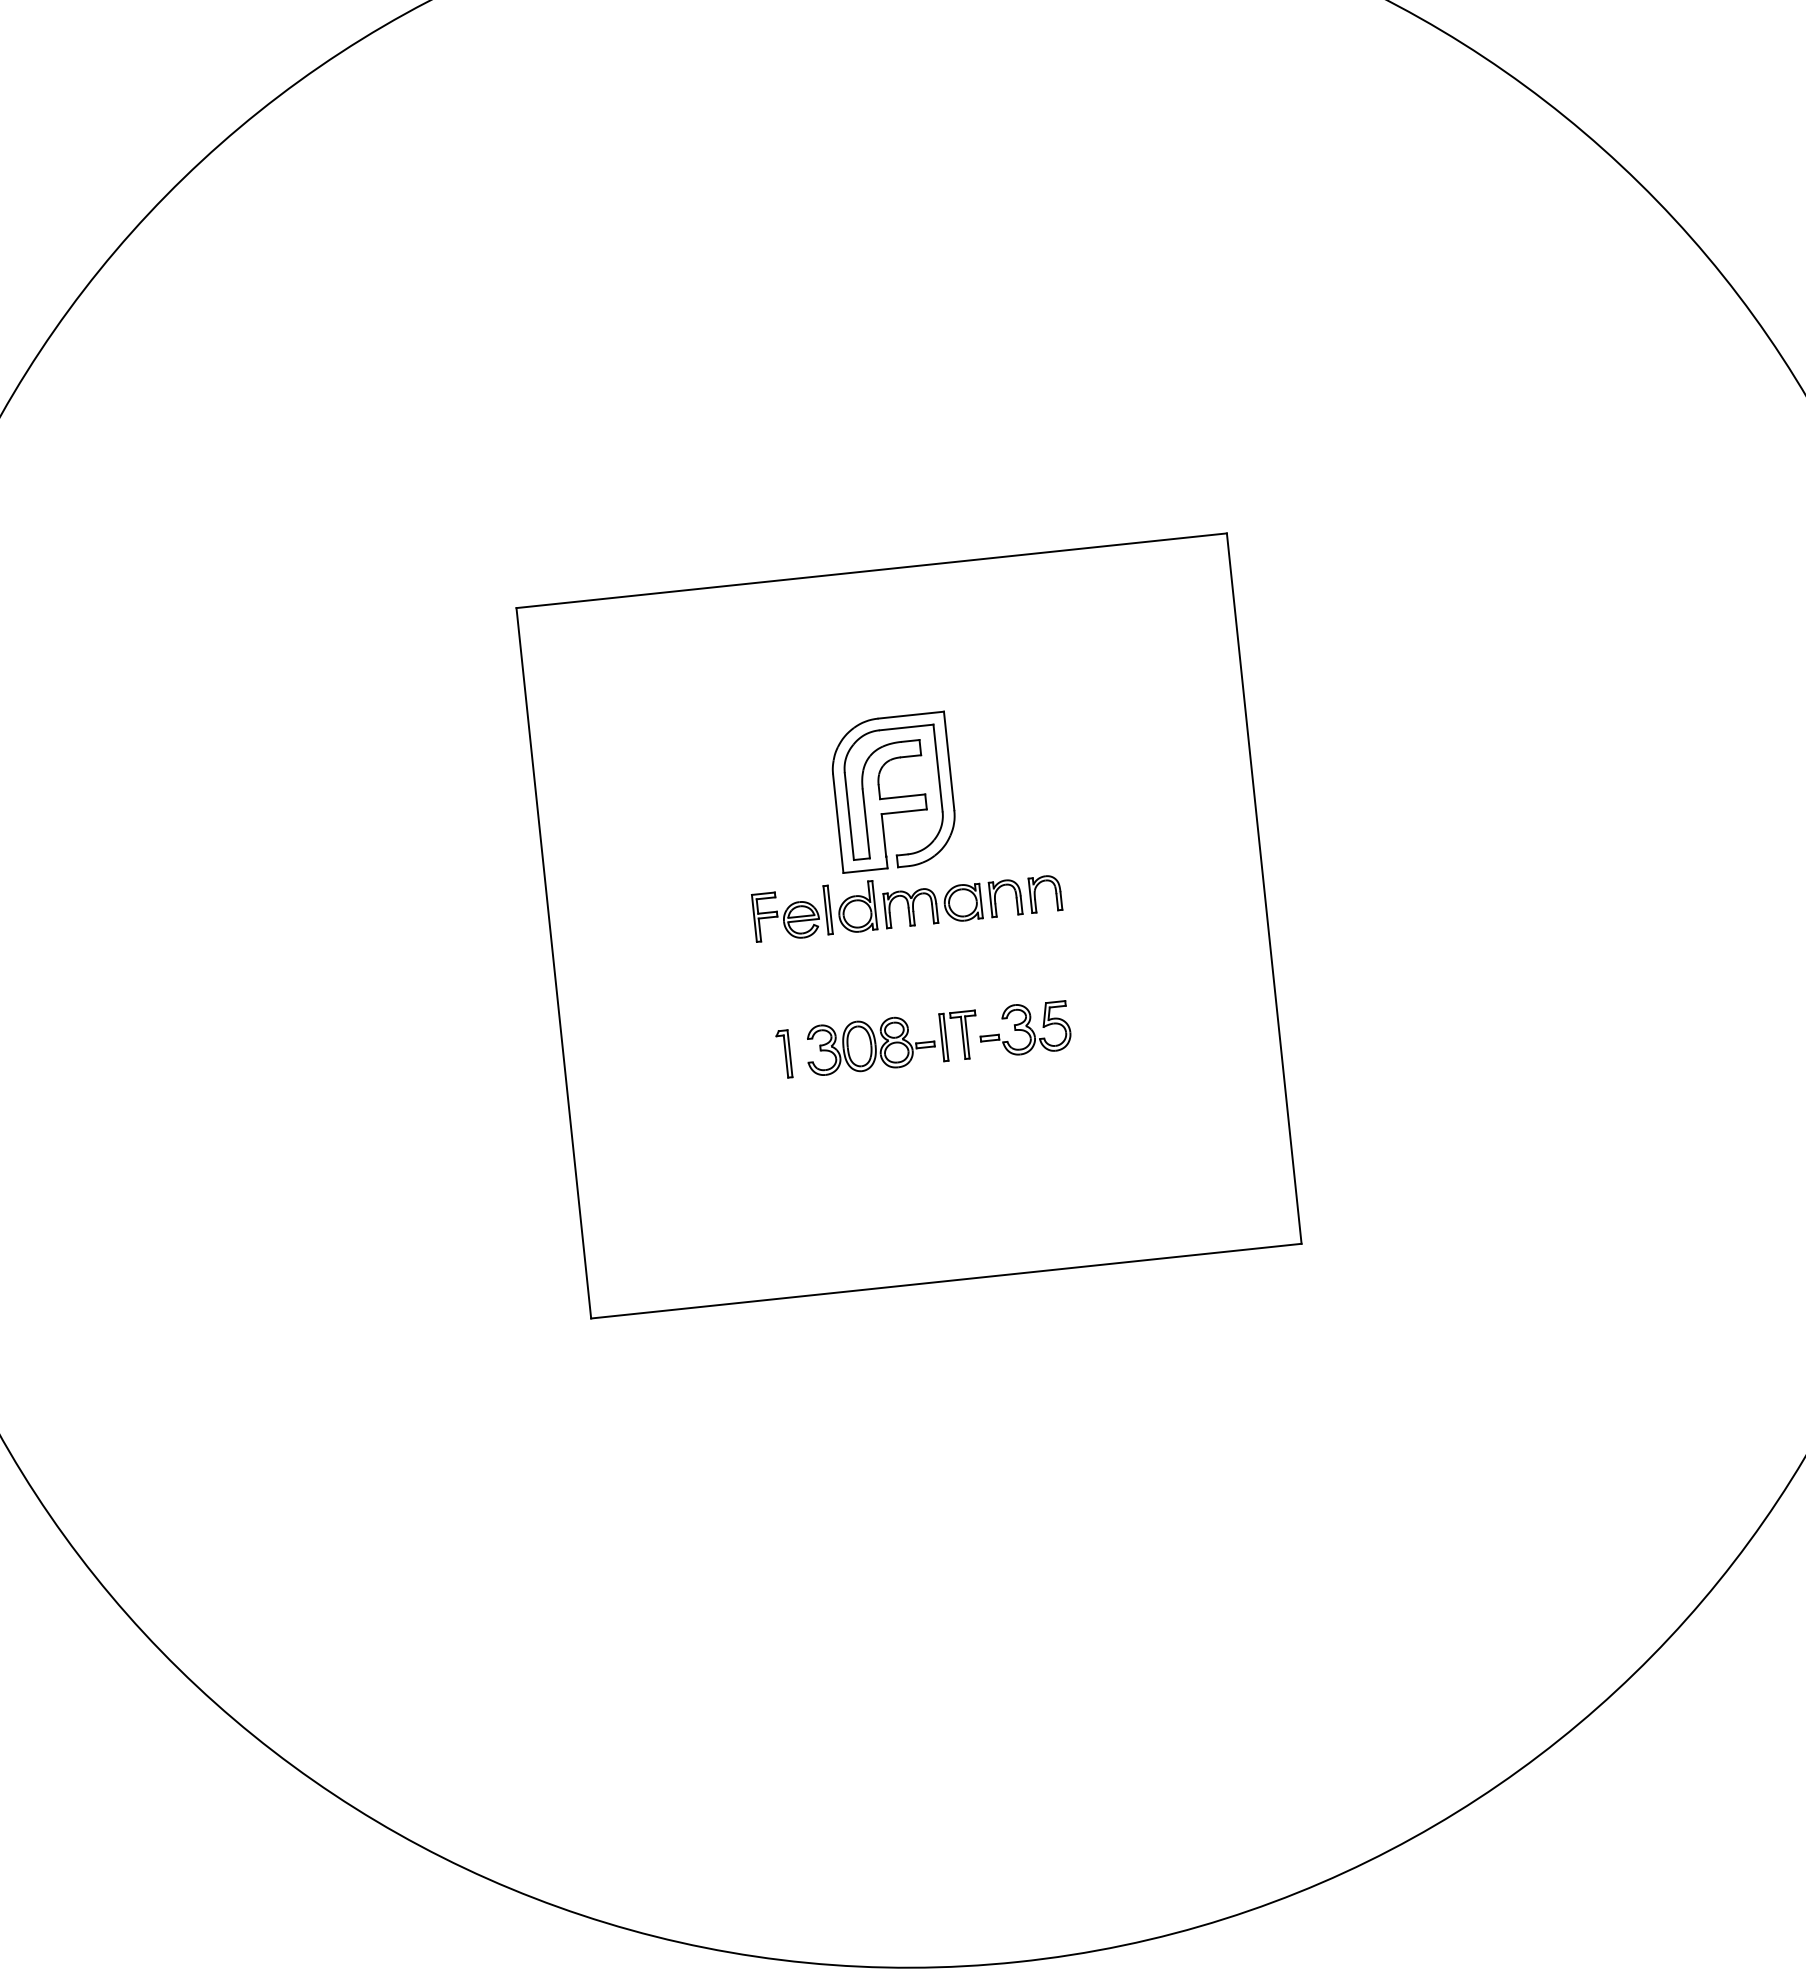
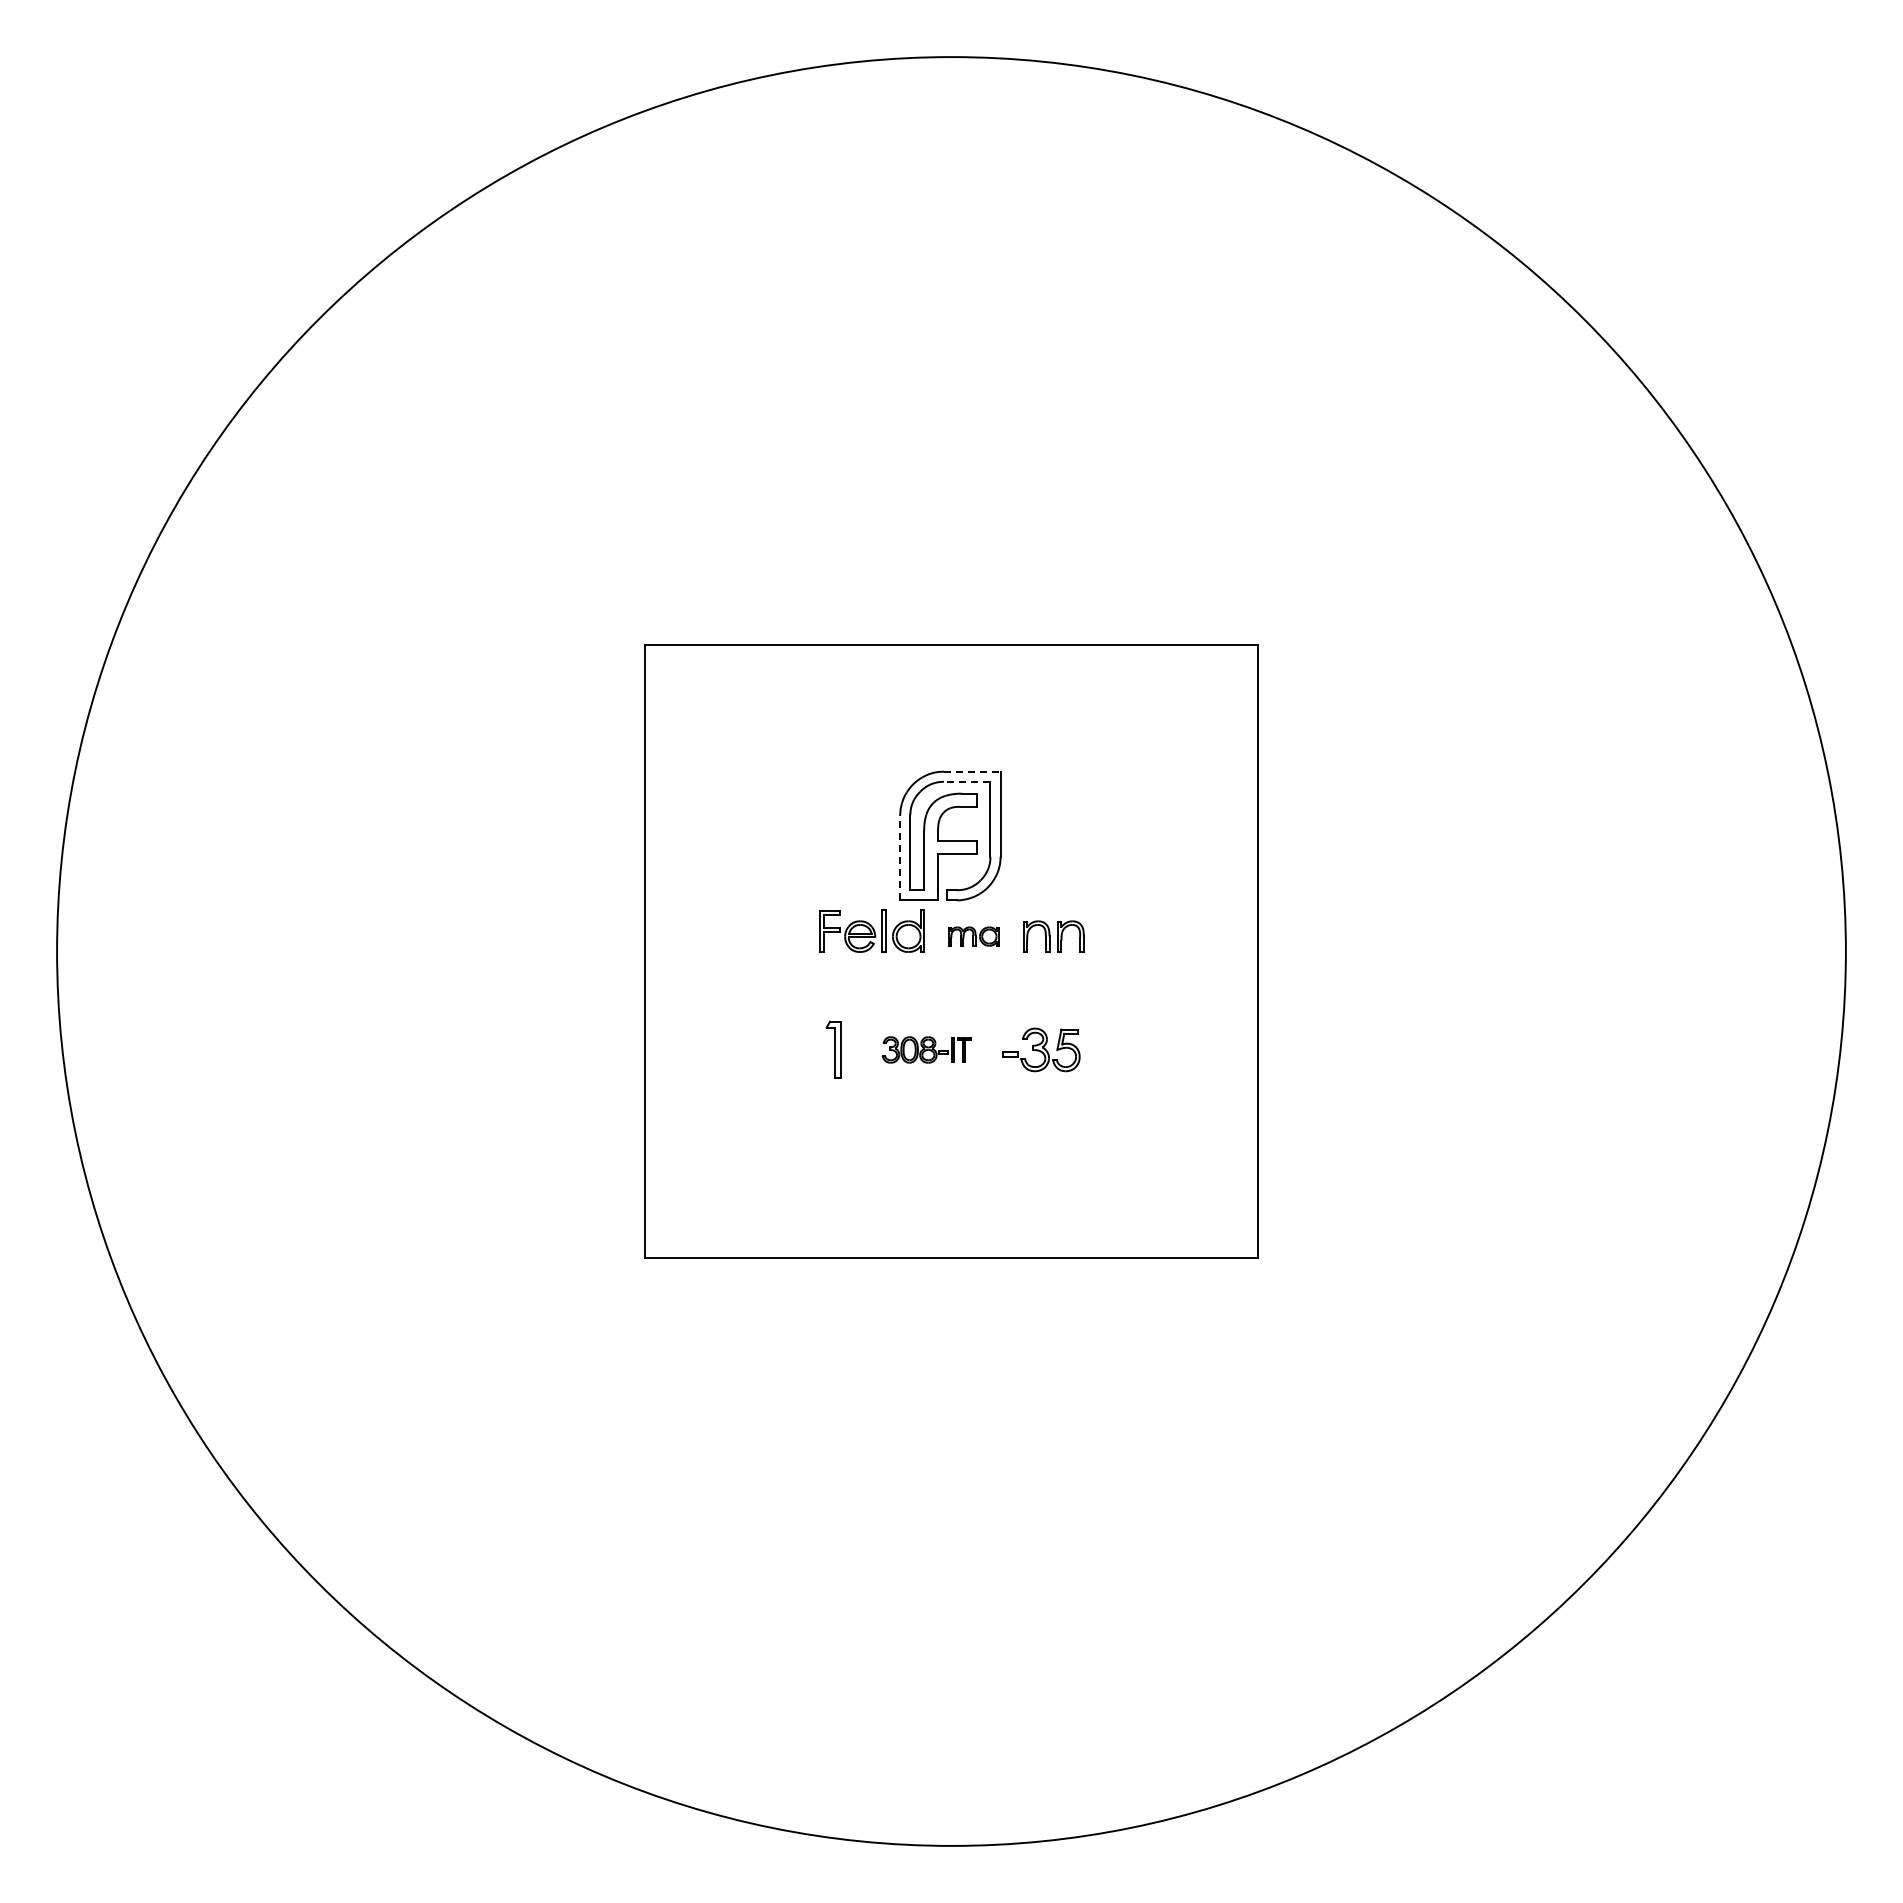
line: (911, 714) -> (972, 771), solid -> dashed
line: (905, 727) -> (966, 781), solid -> dashed
line: (838, 823) -> (900, 857), solid -> dashed
part: (932, 905) -> (973, 936), size x0.6
part: (892, 1042) -> (926, 1049), size x0.6
part: (783, 1053) -> (832, 1049), size x1.4

